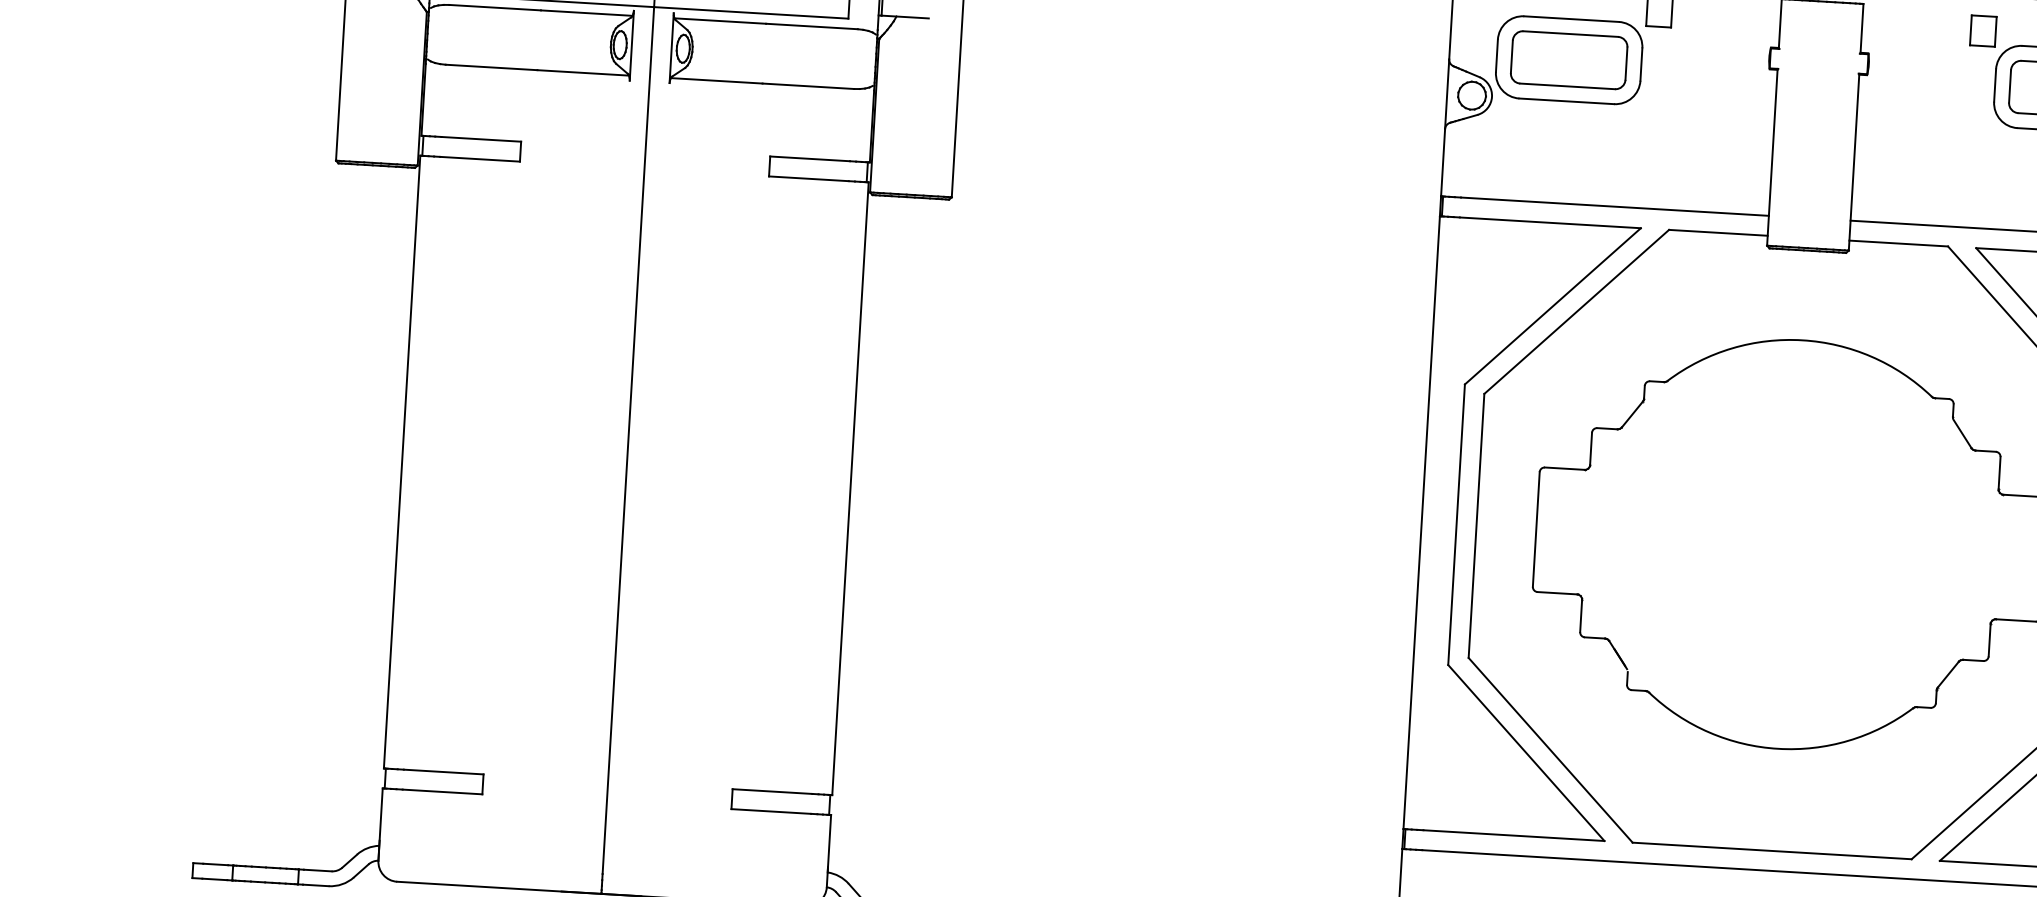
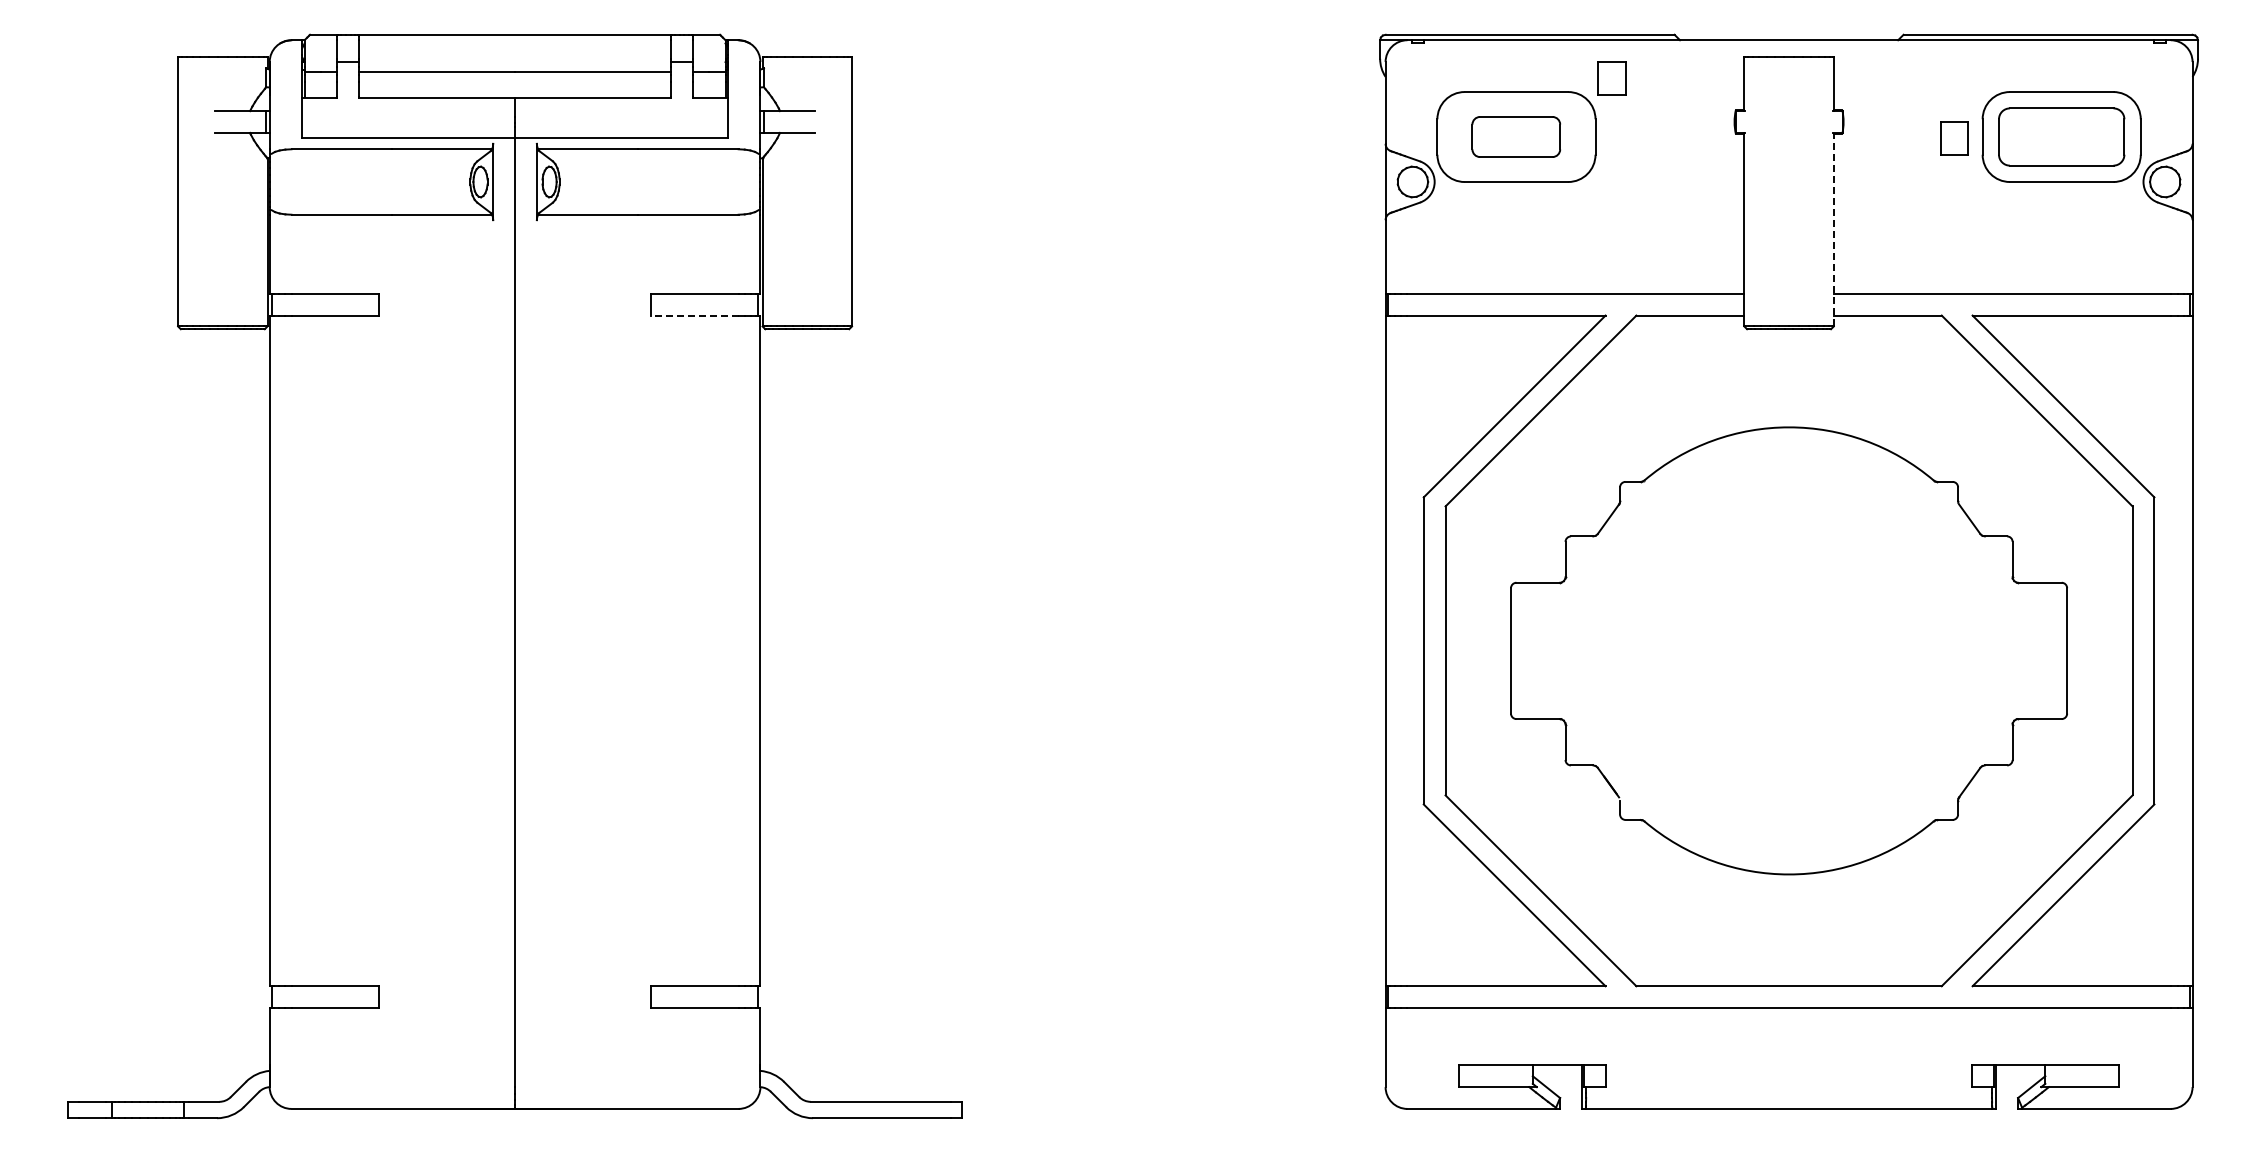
part: (1983, 31) -> (1954, 138), moved
part: (1568, 59) -> (1515, 136), size x0.7
line: (1853, 161) -> (1833, 229), solid -> dashed
line: (808, 178) -> (694, 315), solid -> dashed

